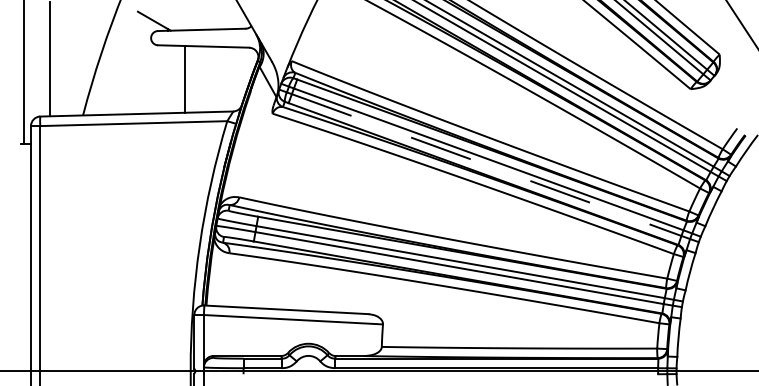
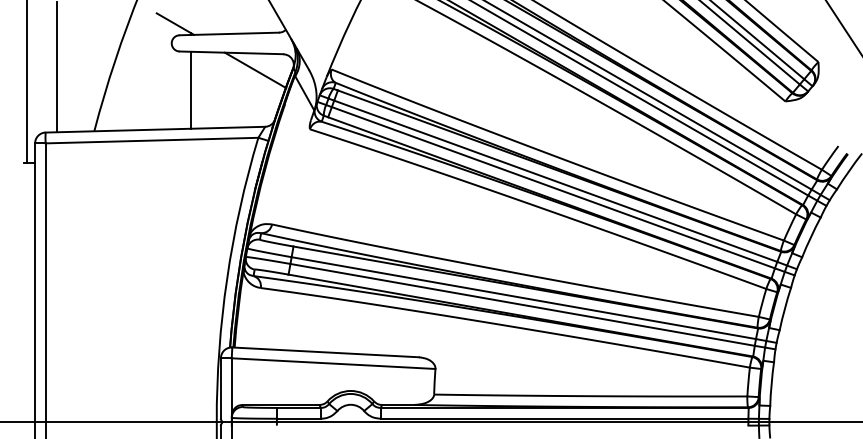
line: (224, 61) -> (255, 70), added
line: (185, 78) -> (190, 89), moved
line: (486, 164) -> (553, 187), dashed -> solid

